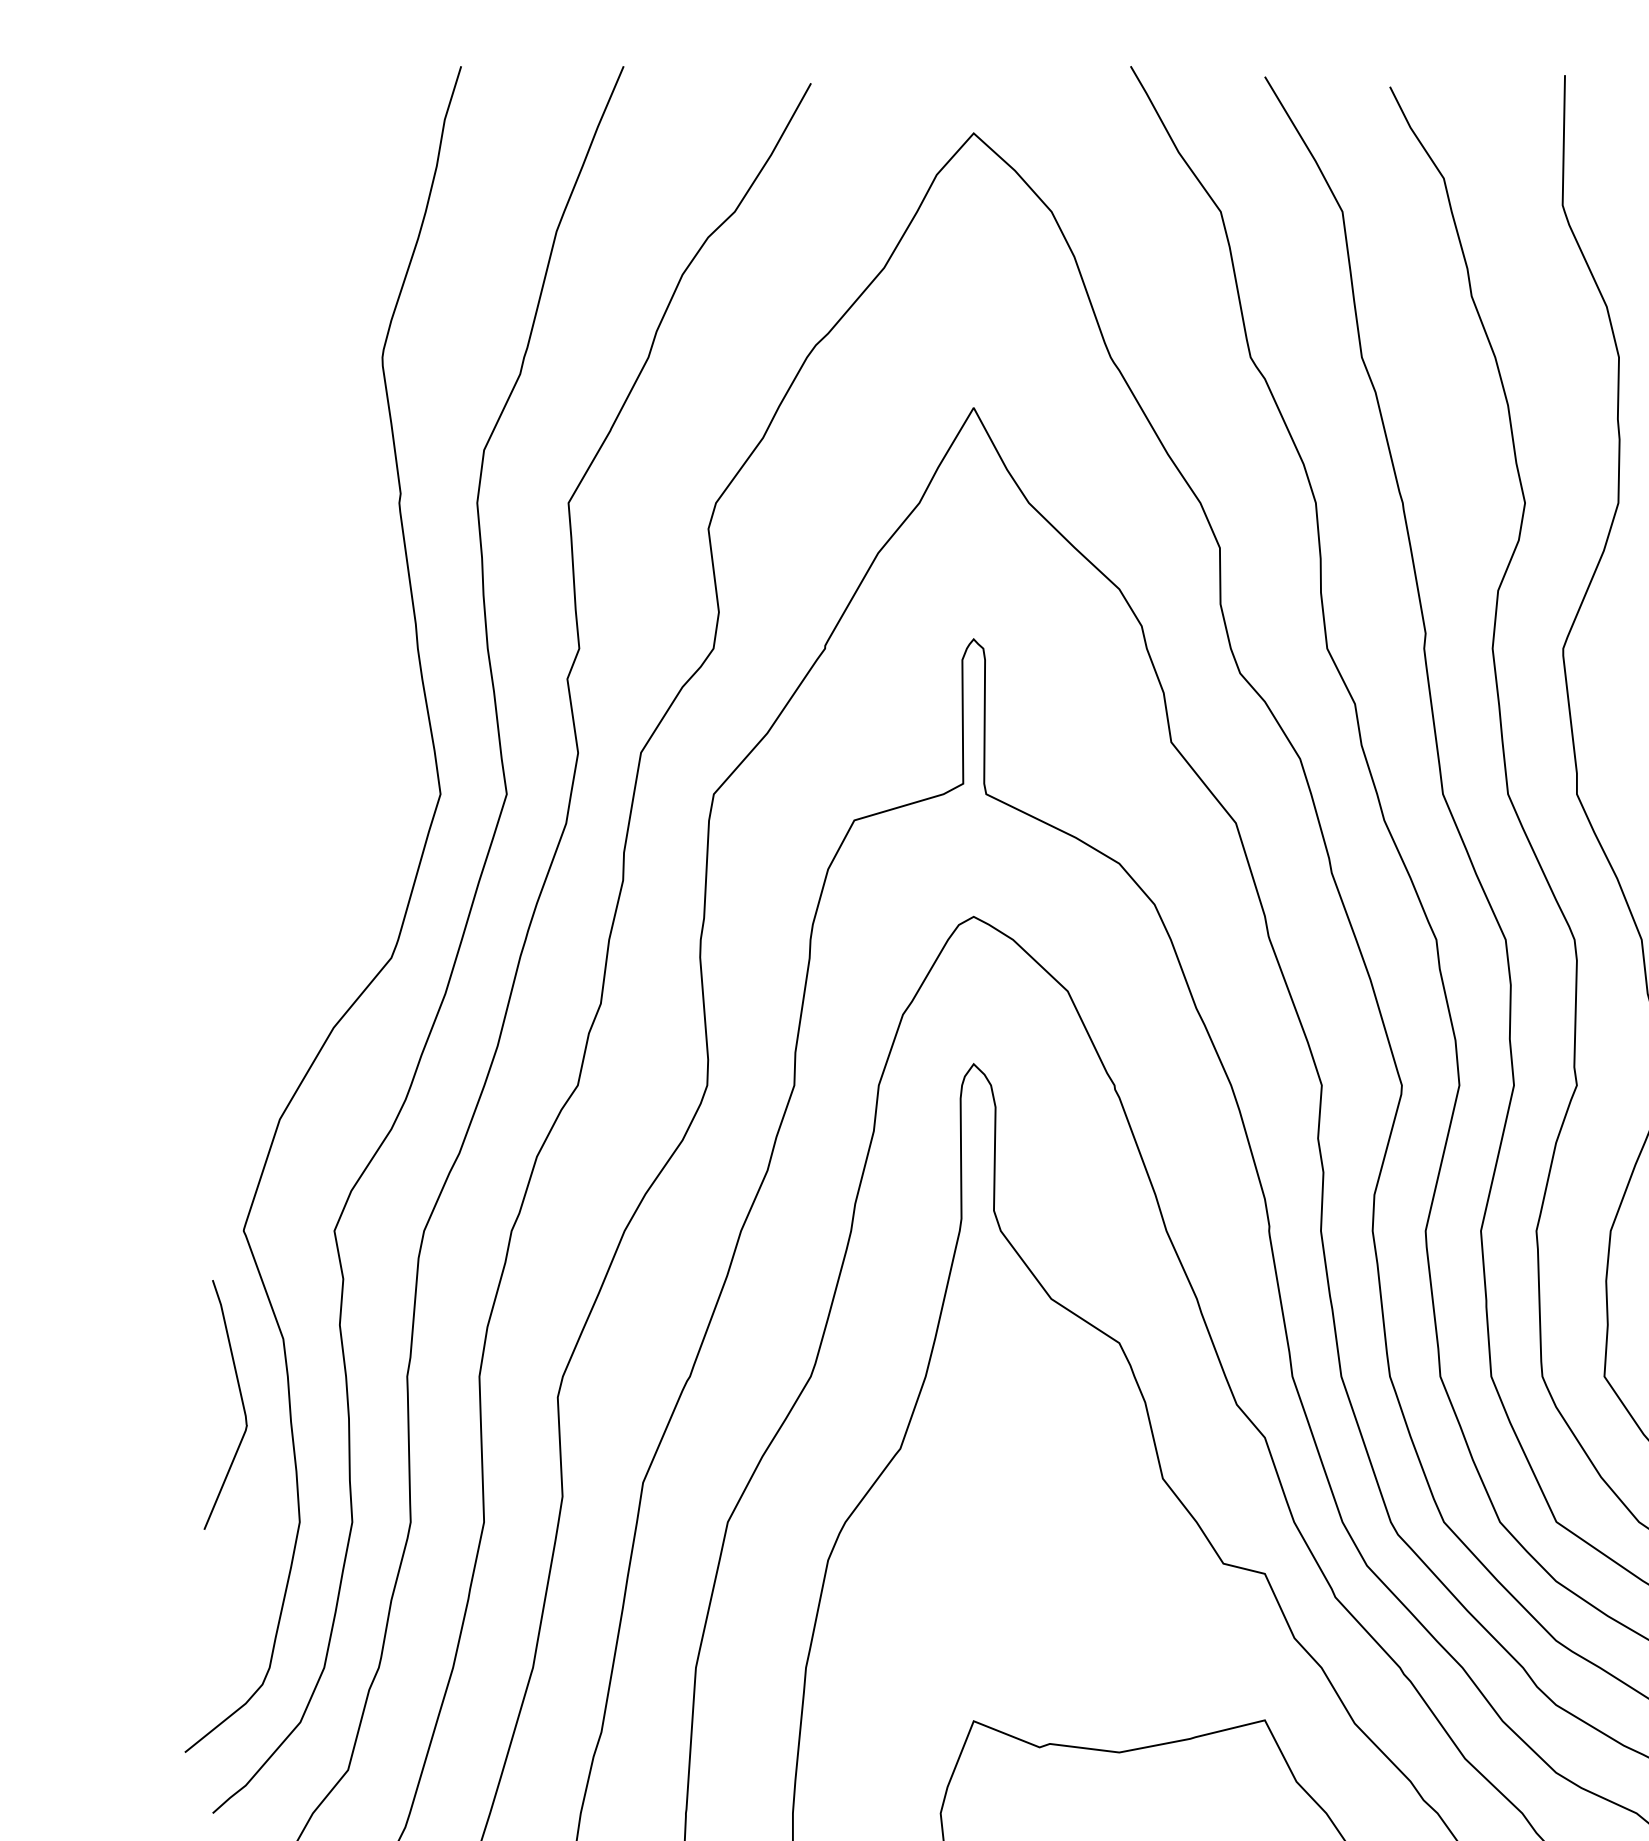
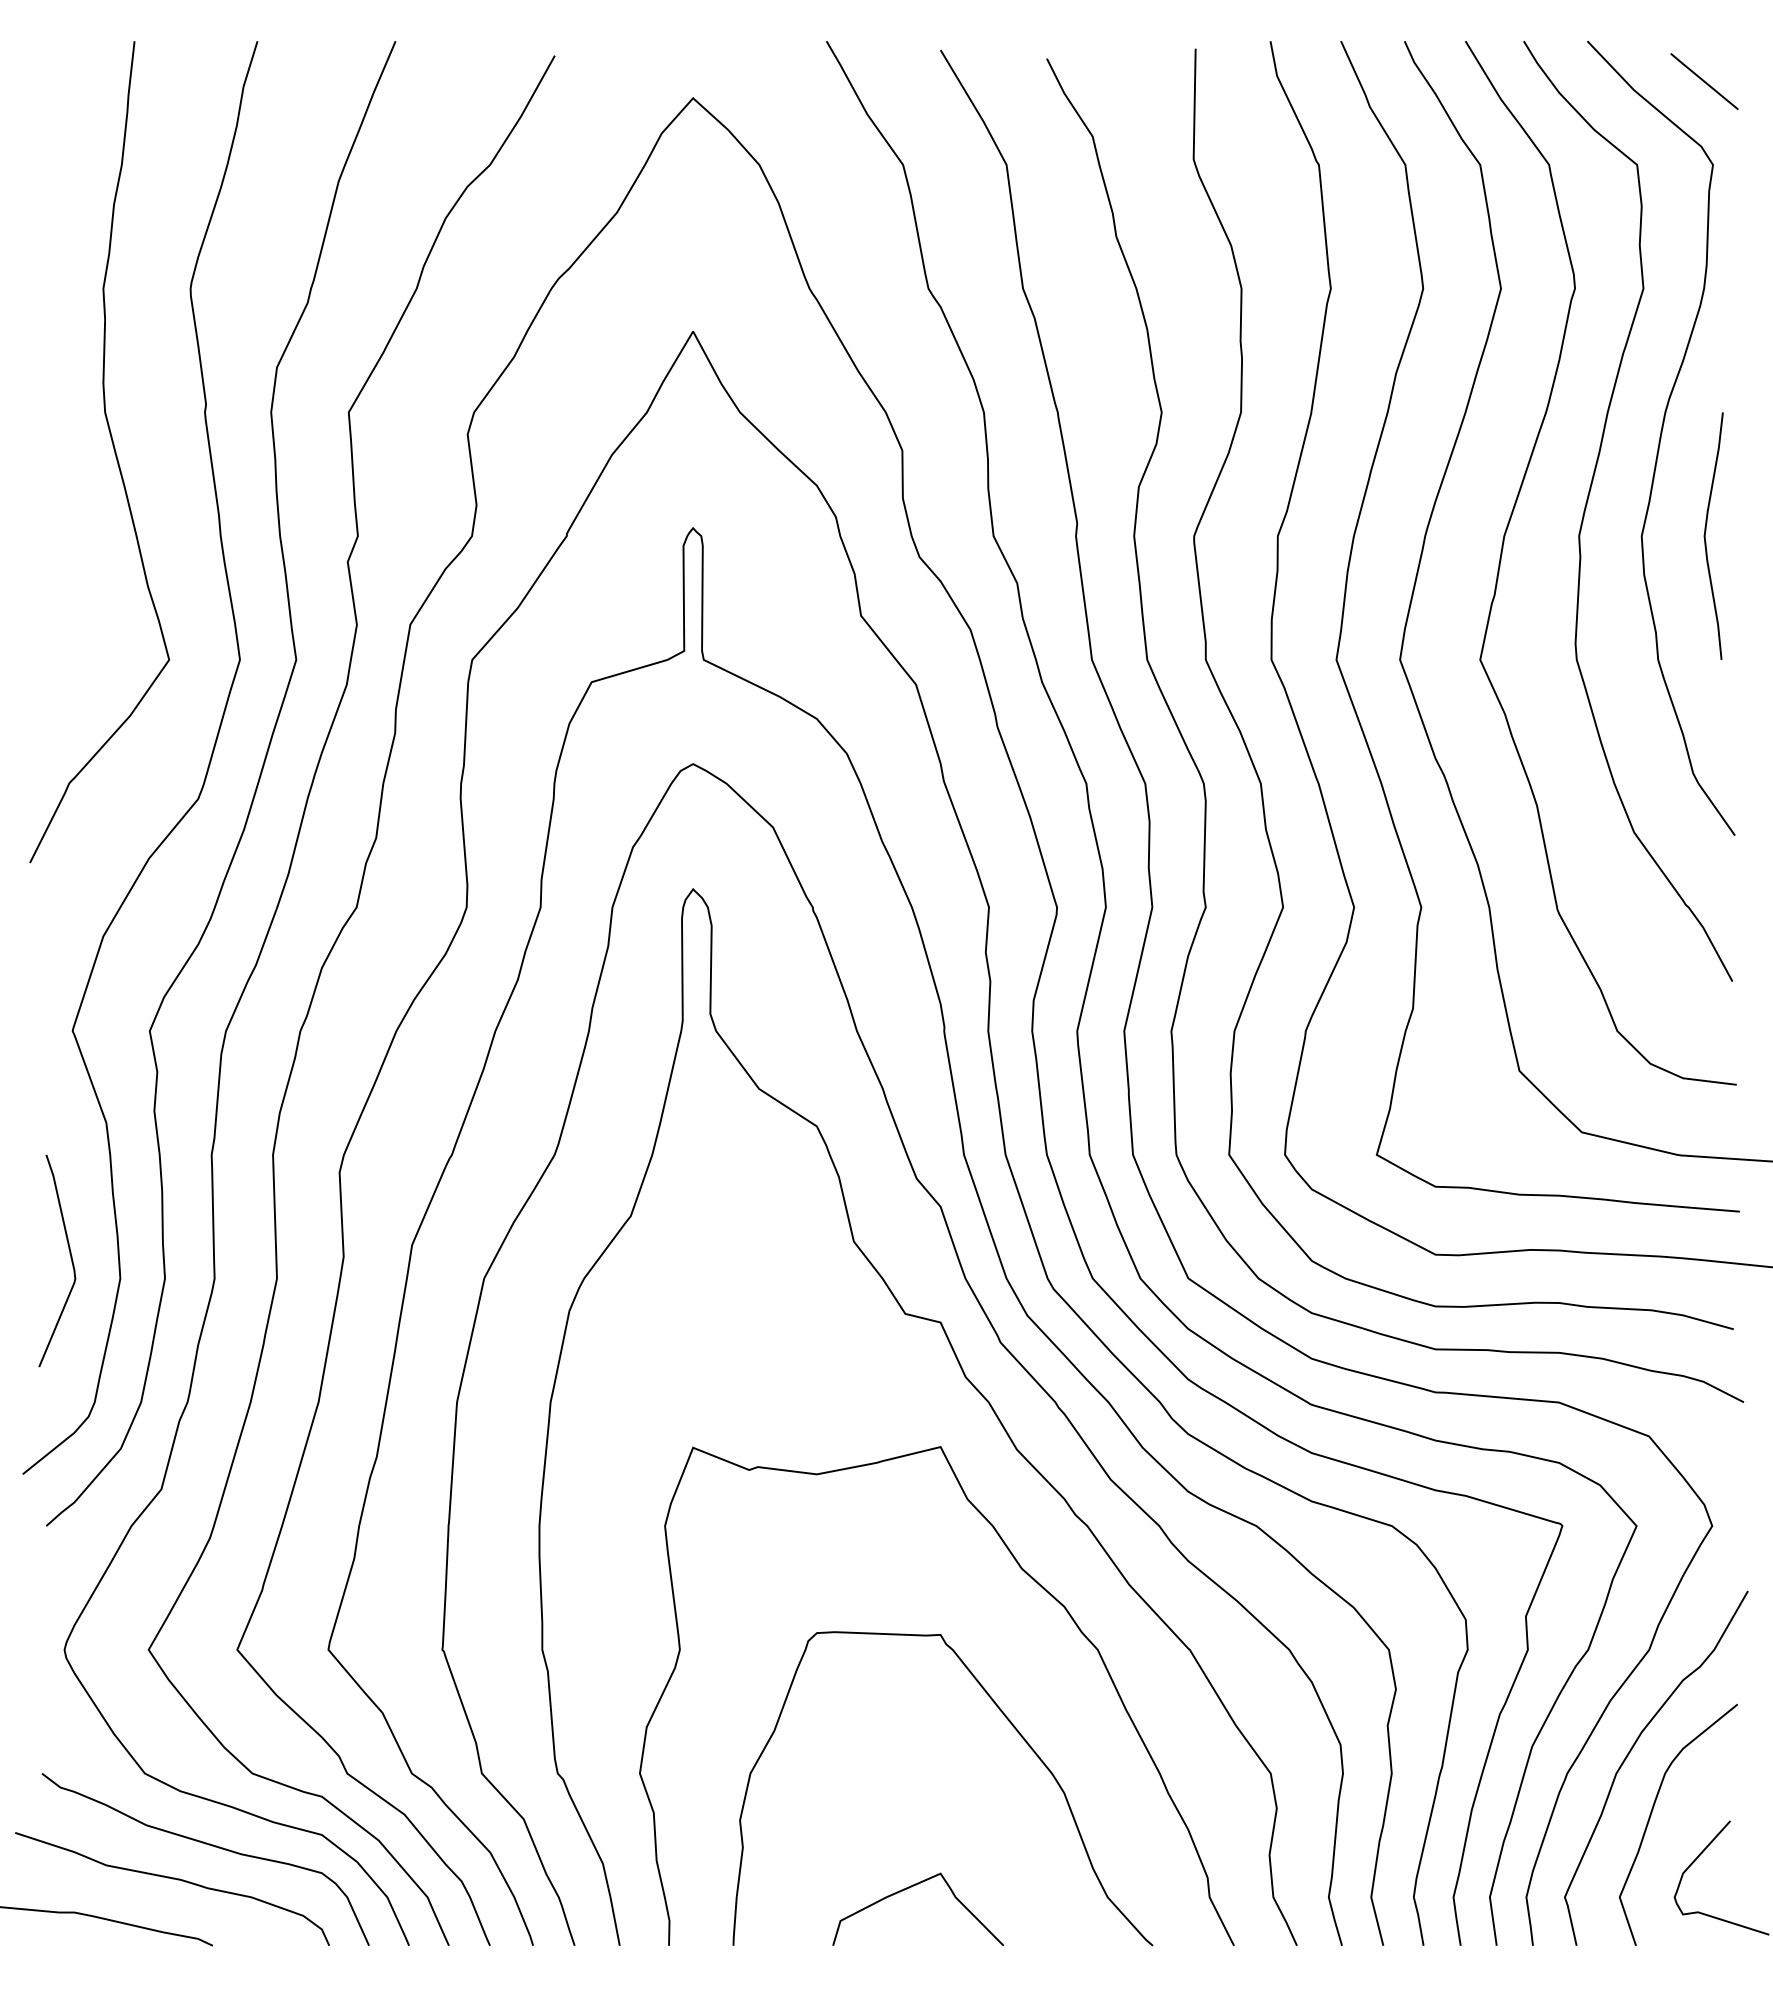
curve: (291, 546) -> (113, 449), added
curve: (241, 1402) -> (70, 1258), moved

